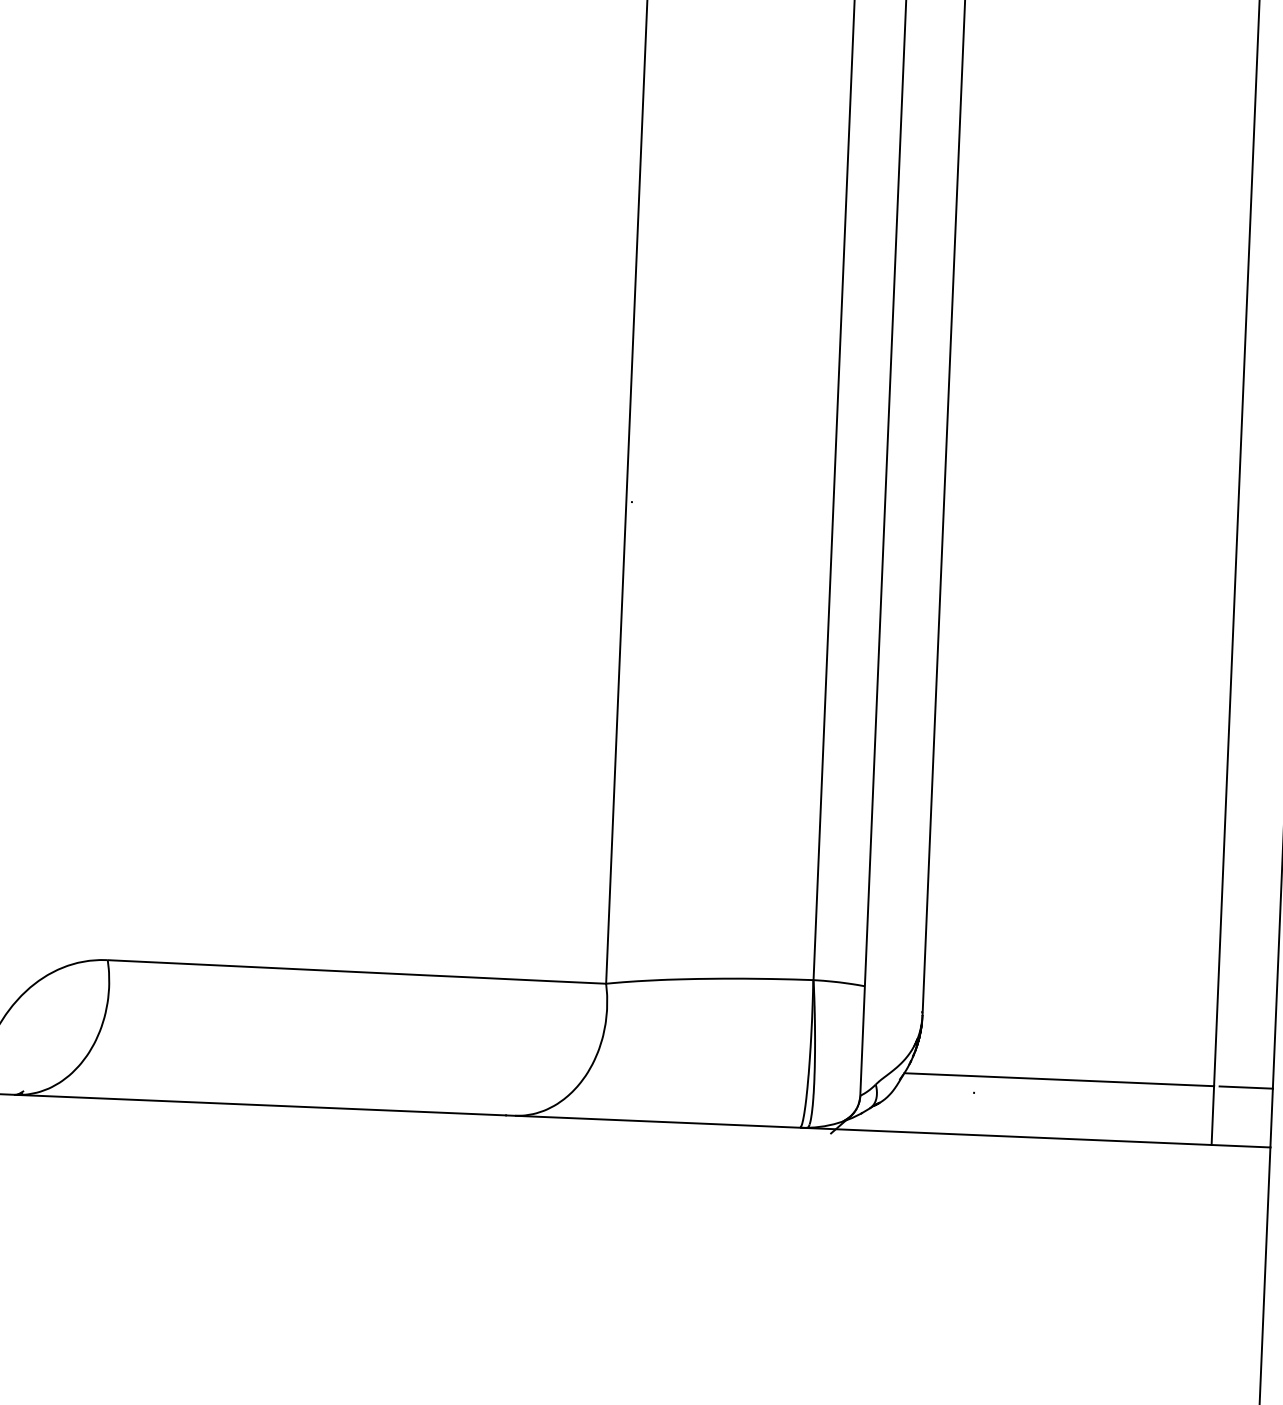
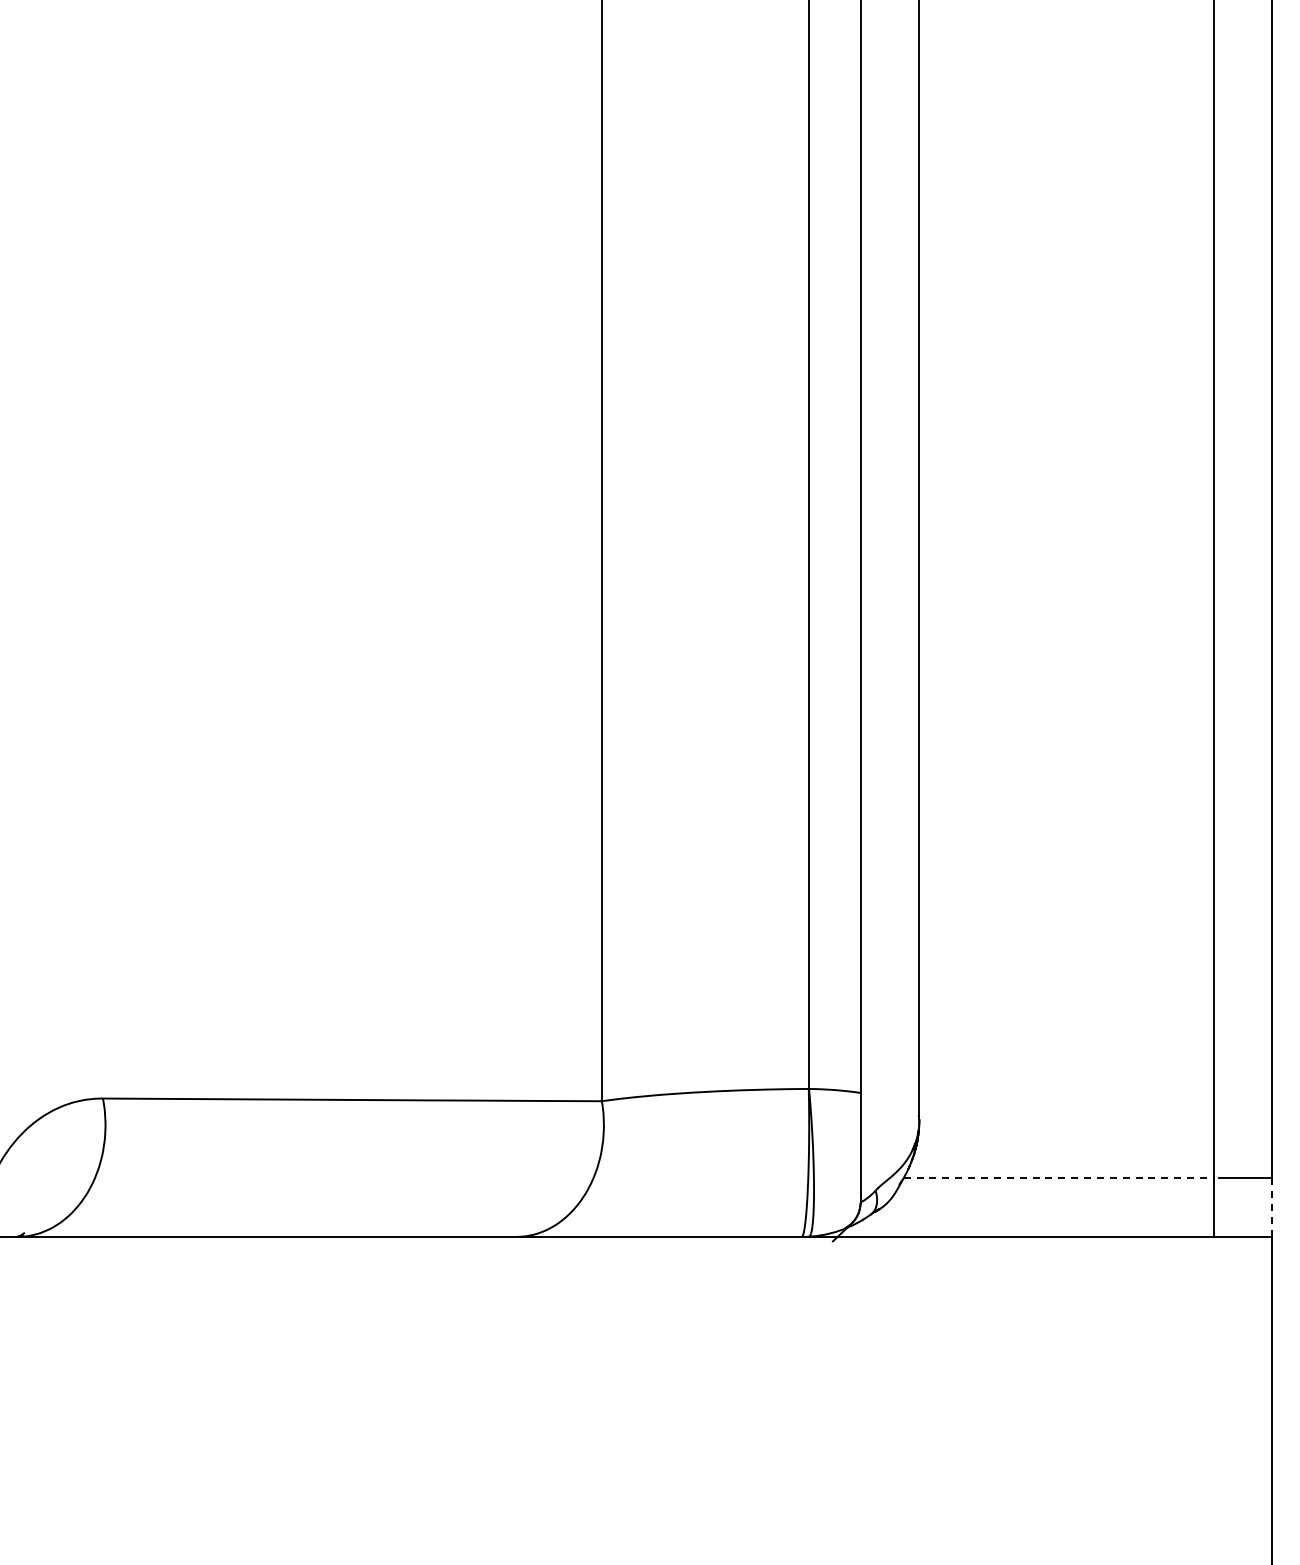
line: (1059, 1080) -> (1058, 1178), solid -> dashed
line: (1271, 1118) -> (1272, 1207), solid -> dashed

